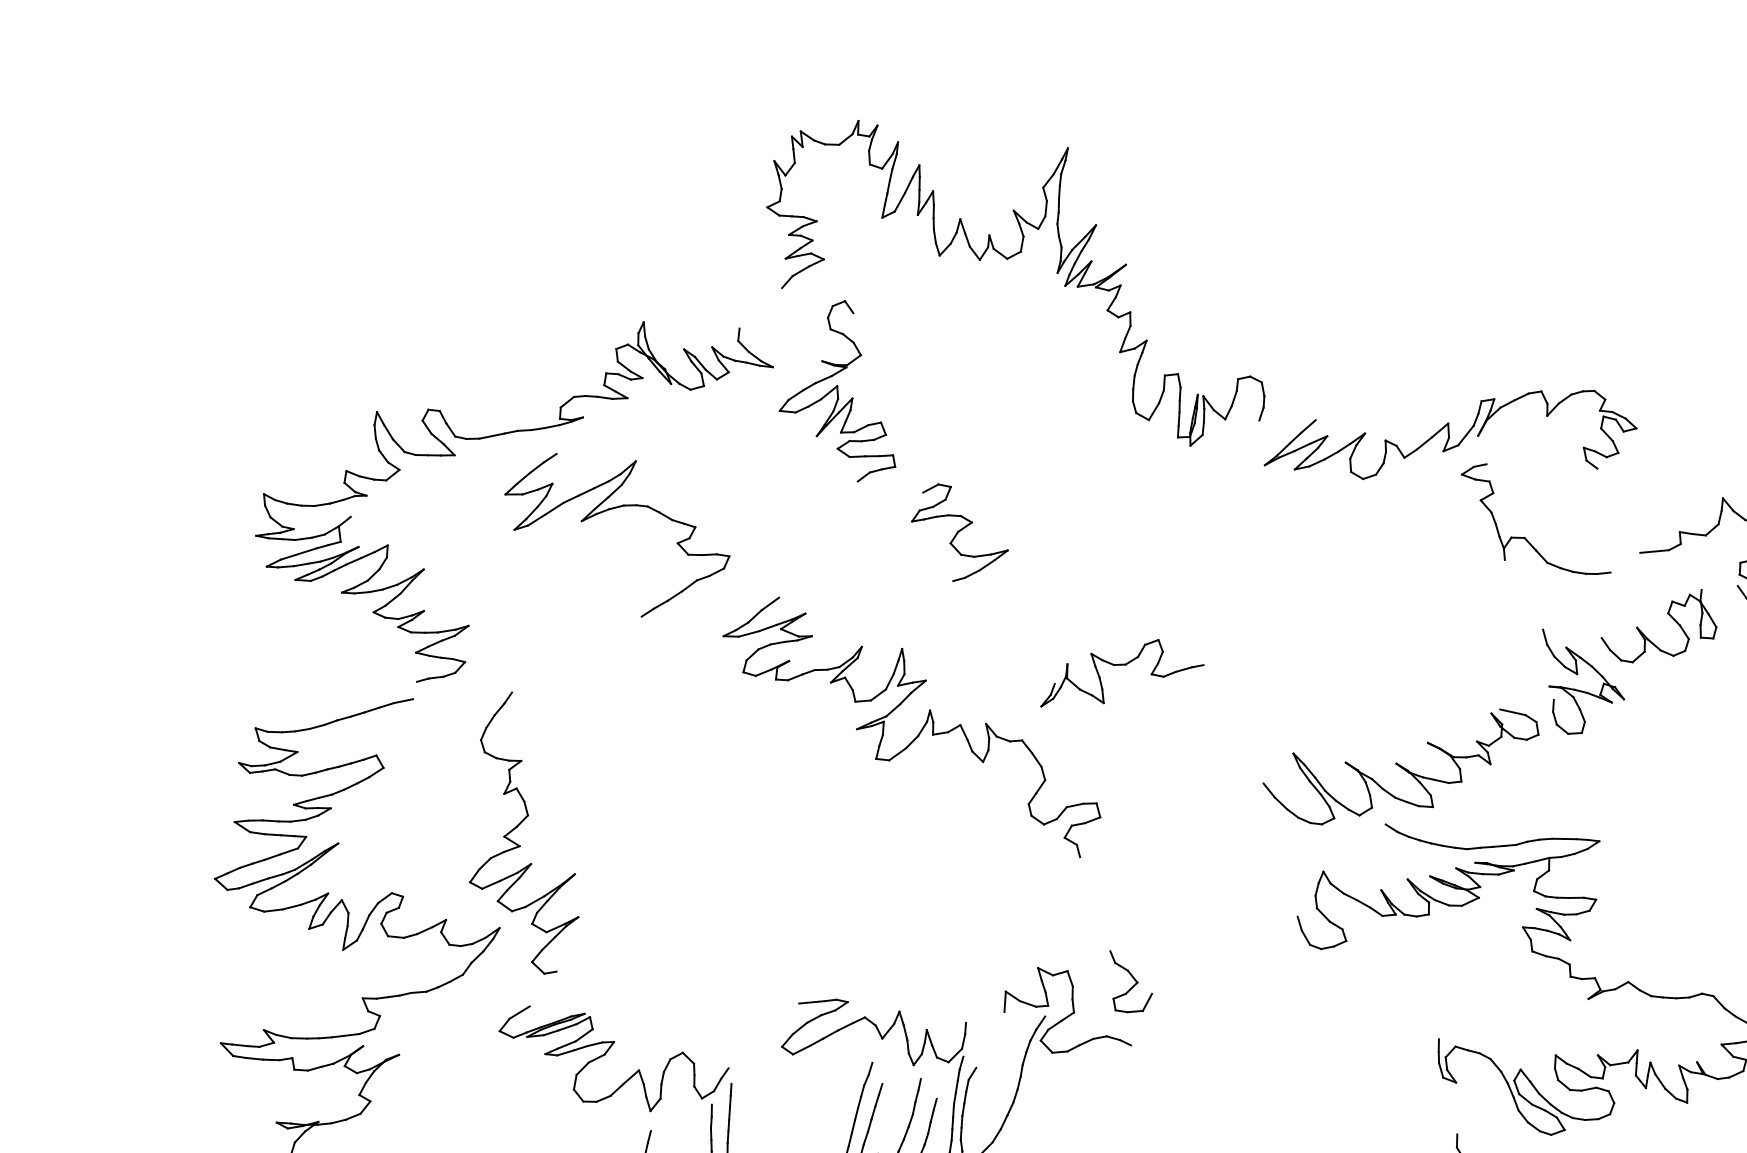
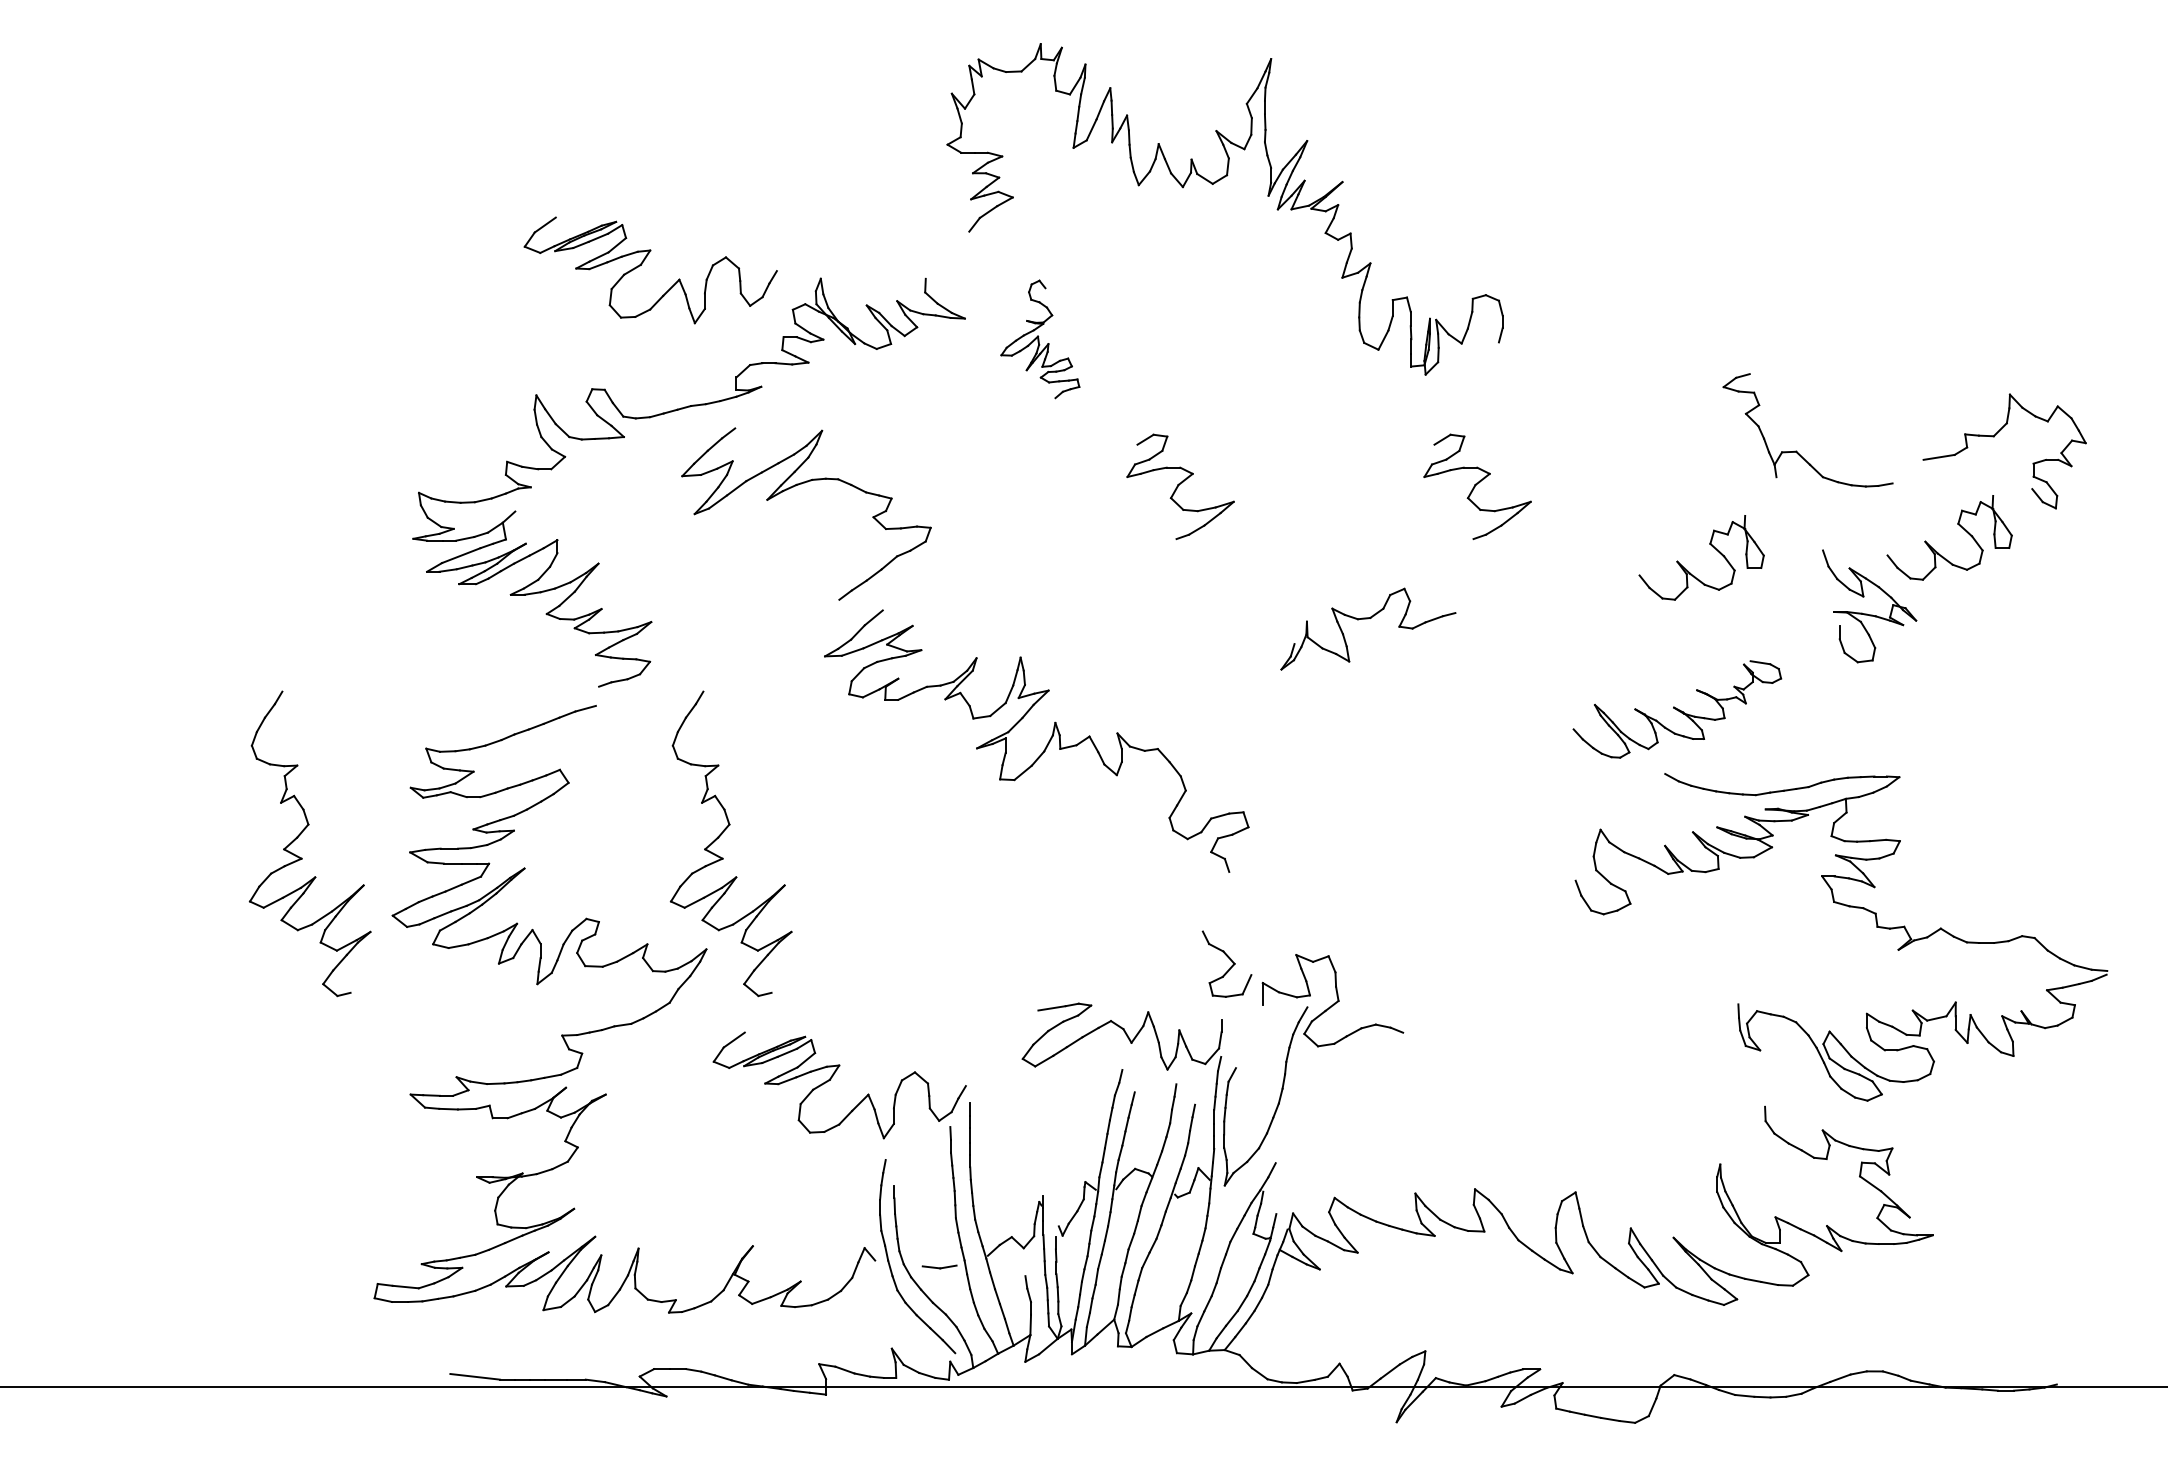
part: (481, 298) -> (642, 264), added
part: (840, 390) -> (1040, 339), size x0.6
part: (1451, 433) -> (1709, 342), removed
part: (1231, 550) -> (1477, 486), added
part: (1441, 619) -> (1711, 546), added
part: (920, 729) -> (1046, 744), moved
part: (1400, 766) -> (1677, 709), size x0.7
part: (136, 799) -> (301, 834), added
part: (1130, 981) -> (1226, 963), moved

